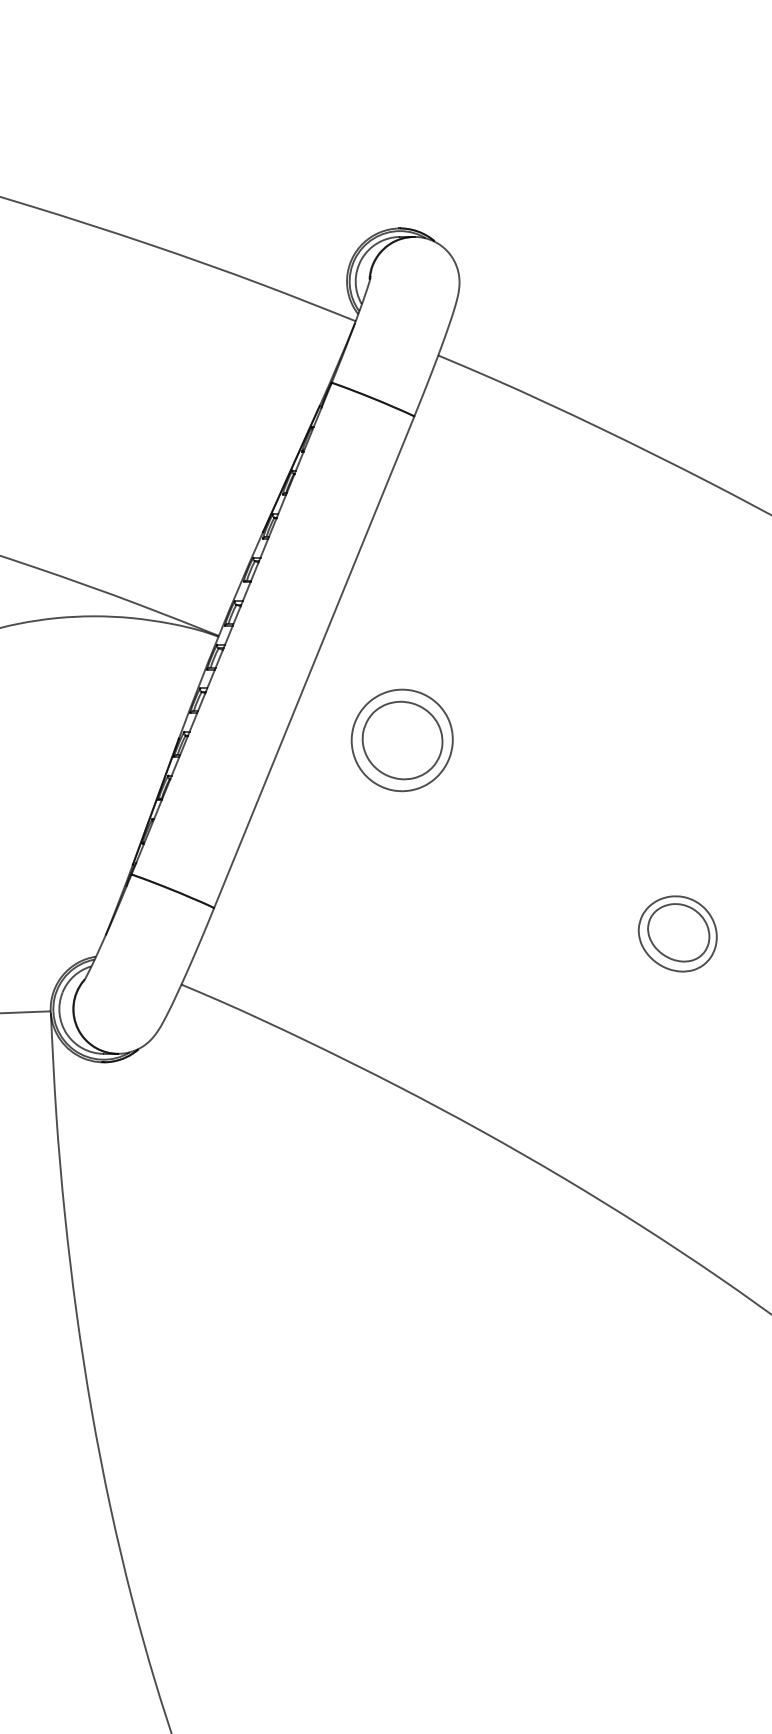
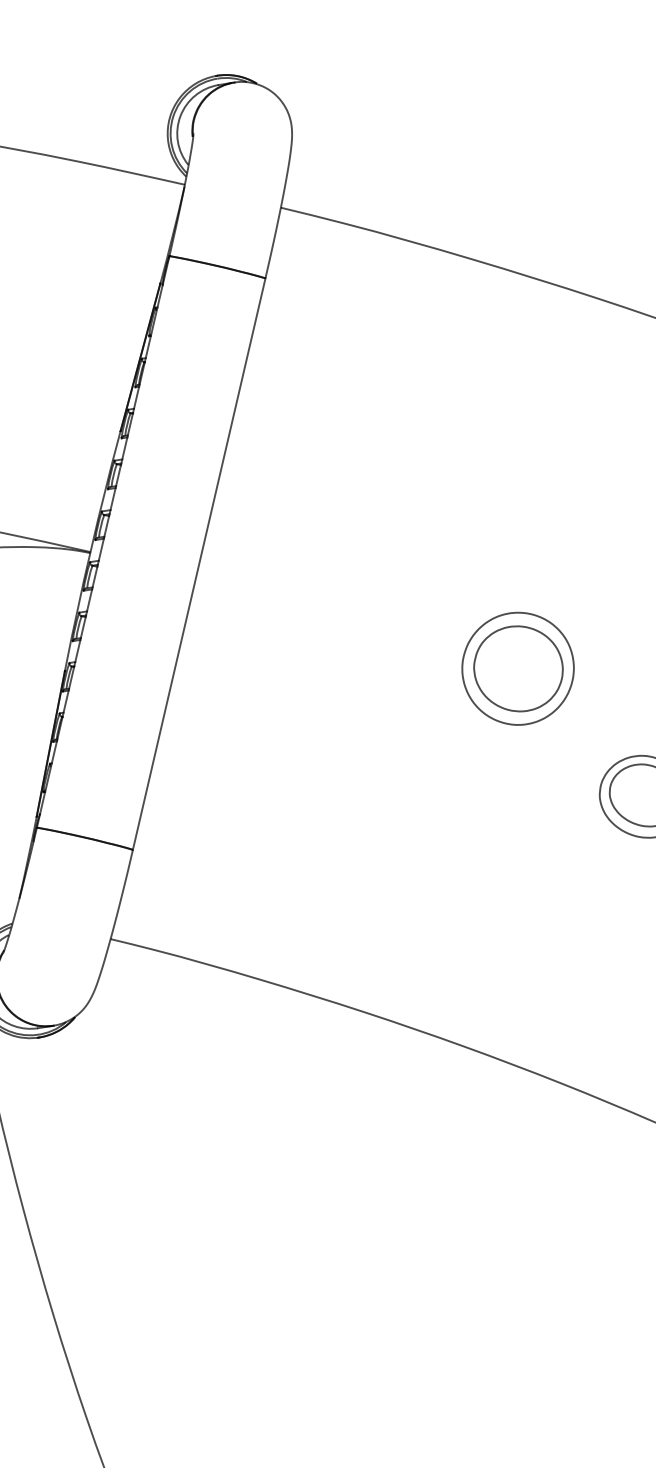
part: (401, 740) -> (517, 669), moved

